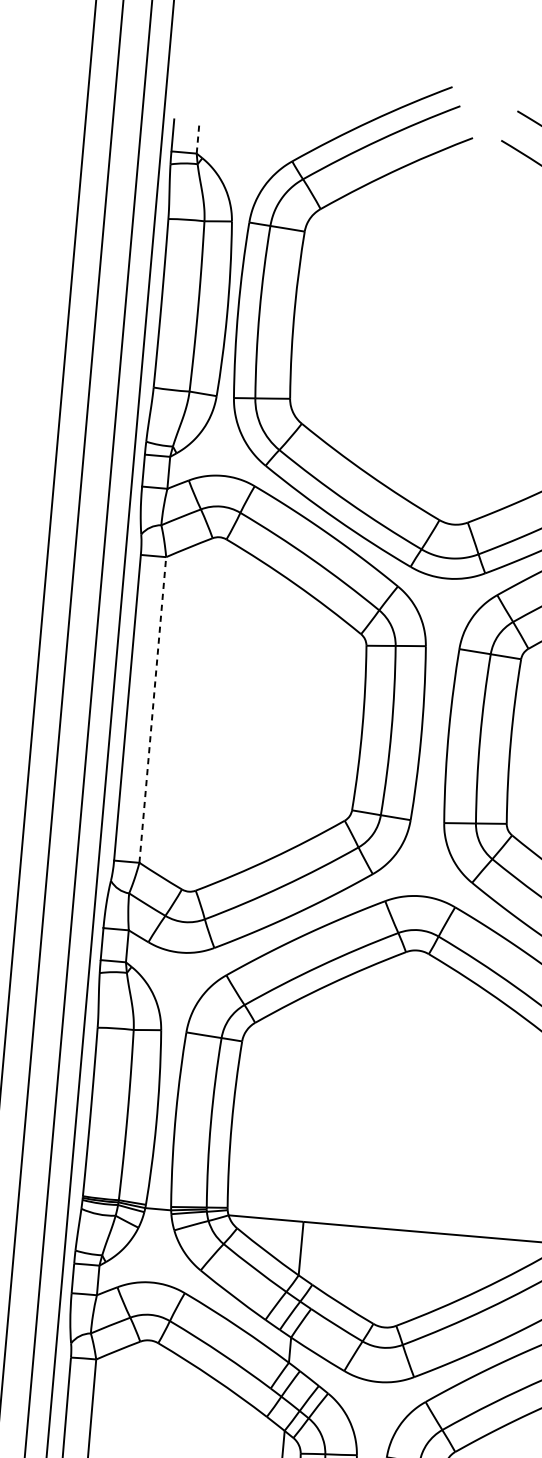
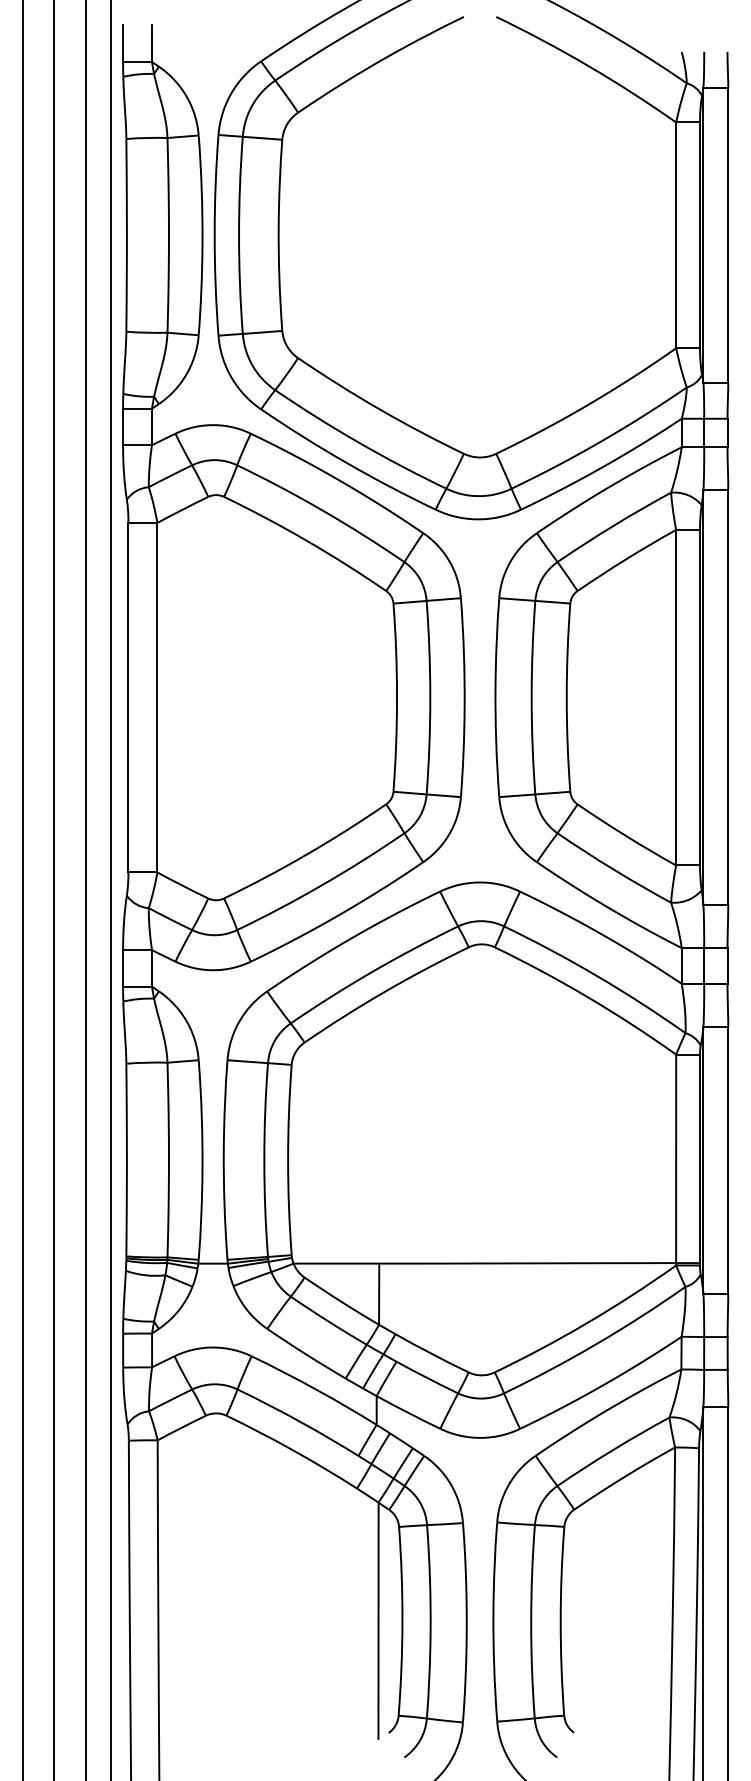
line: (197, 137) -> (151, 43), dashed -> solid
line: (152, 709) -> (157, 697), dashed -> solid

